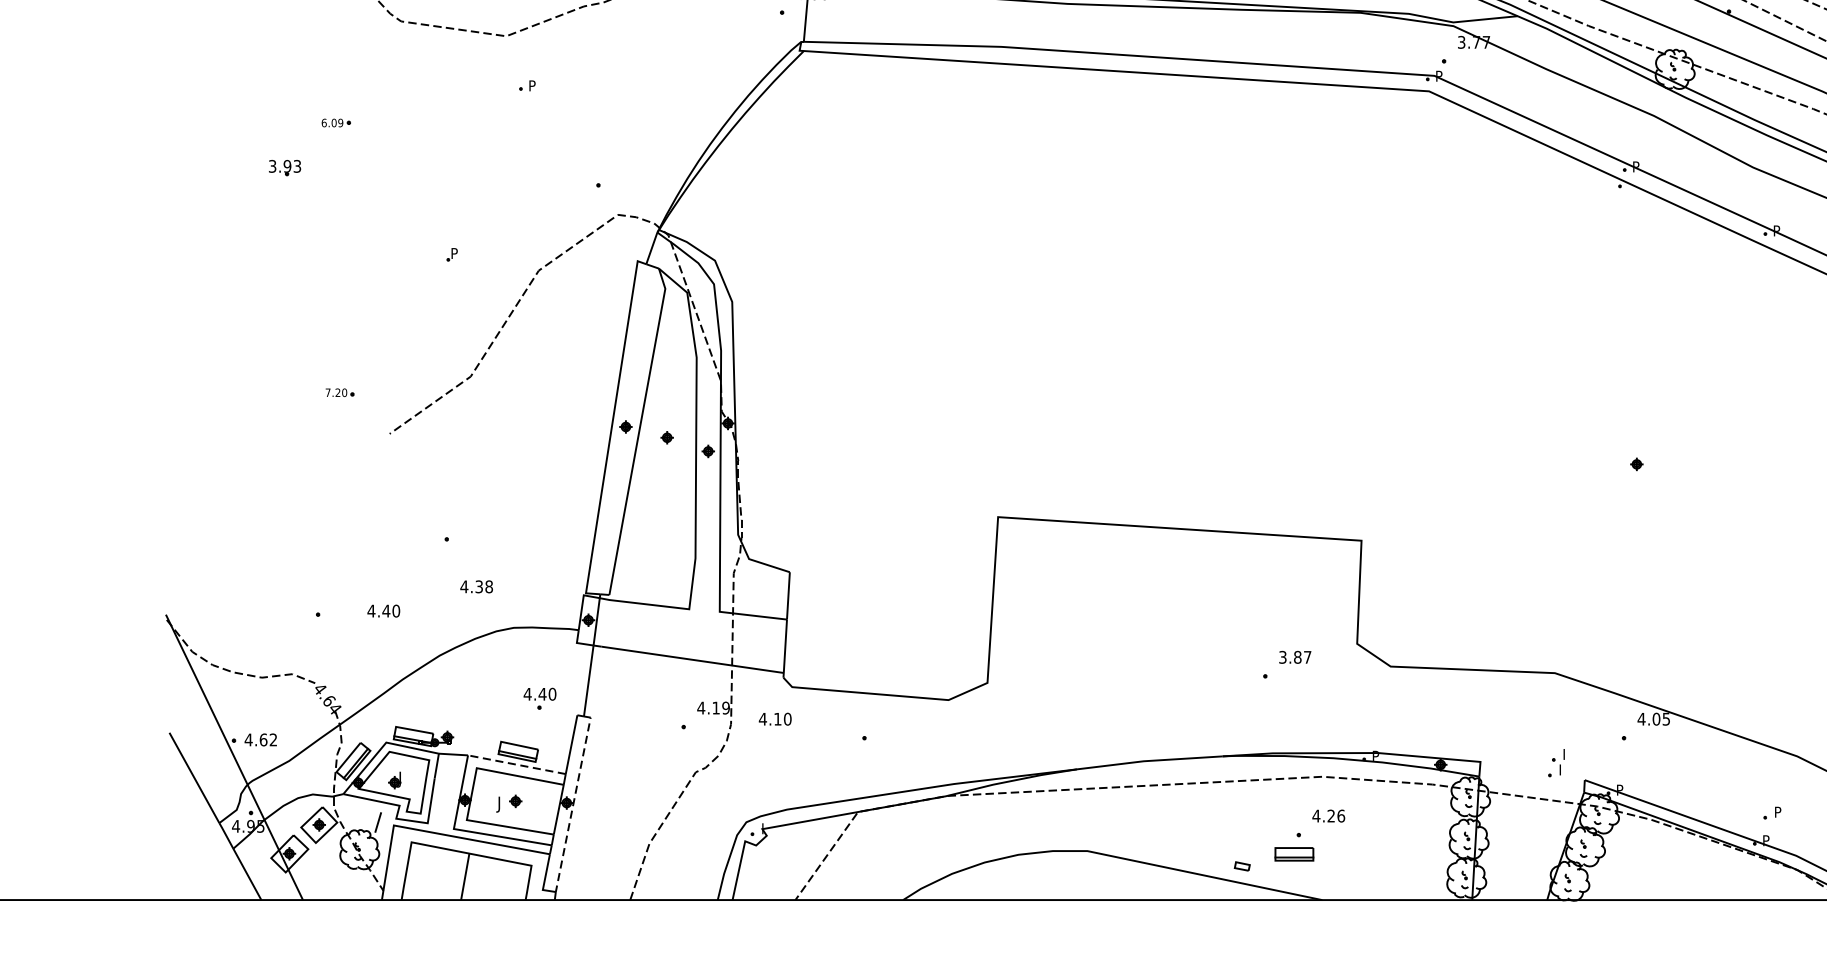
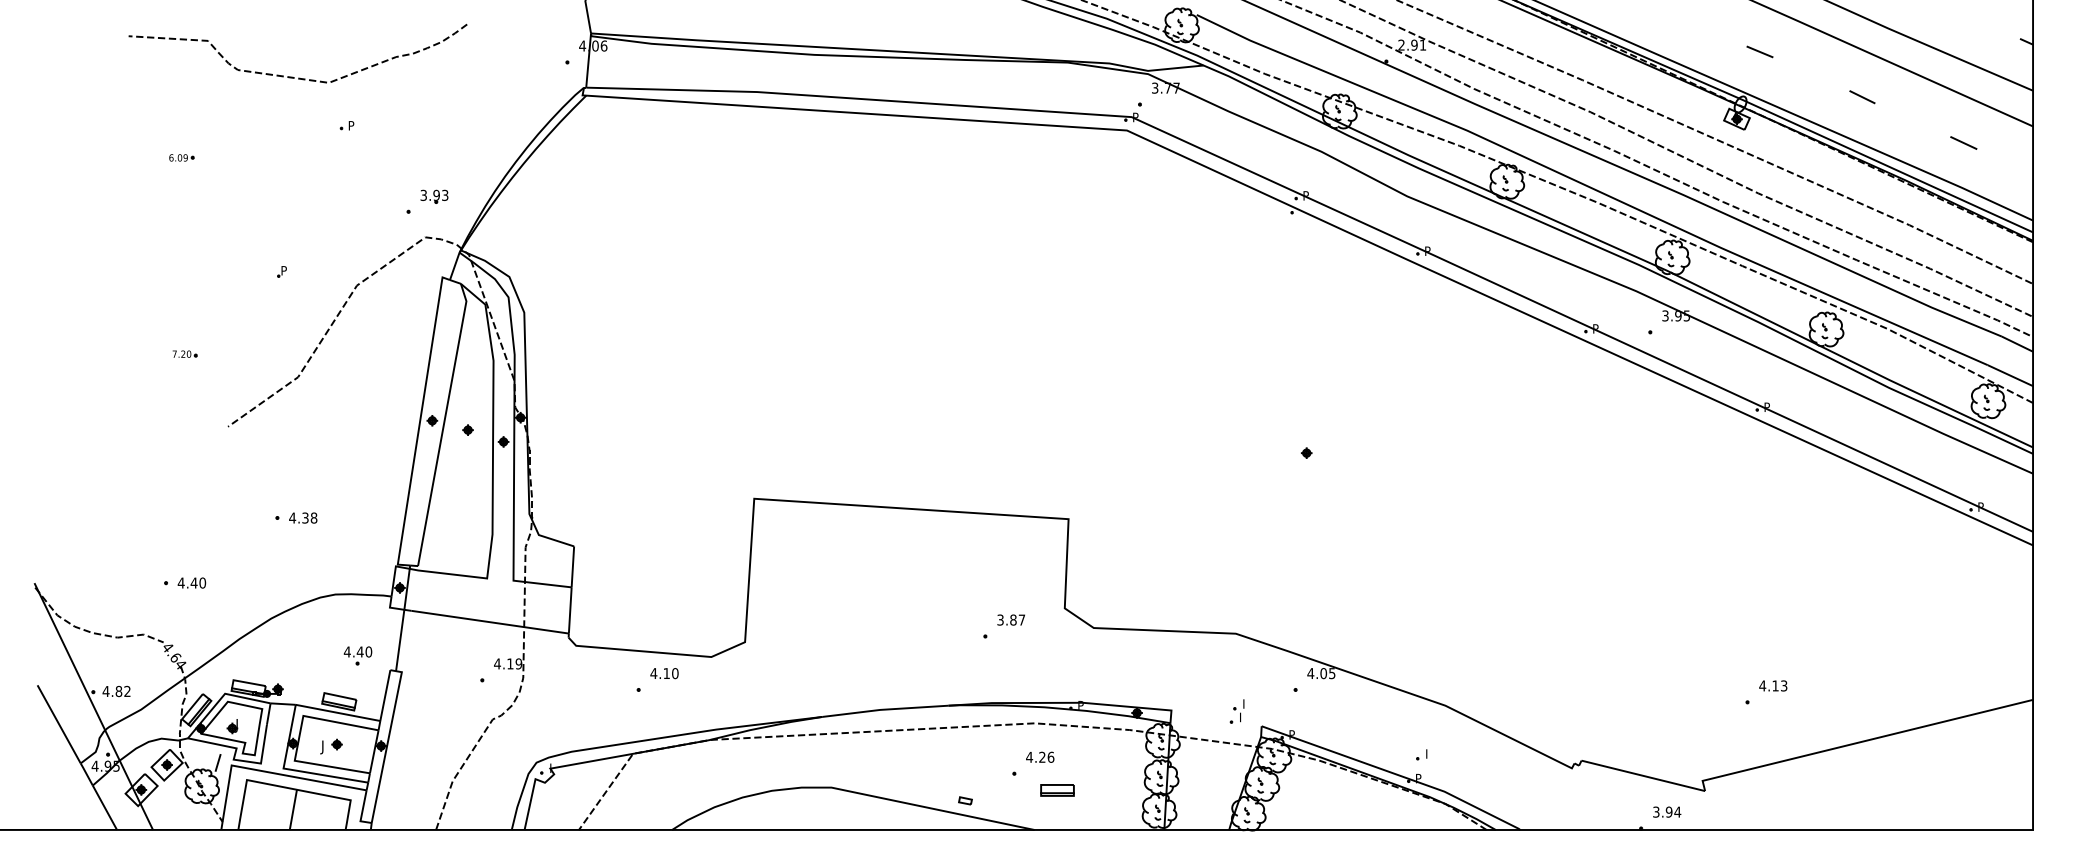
part: (285, 167) -> (434, 196), moved
part: (339, 391) -> (184, 353), moved
text: (476, 586) -> (303, 517), moved
text: (383, 610) -> (191, 582), moved
text: (775, 719) -> (664, 673), moved
text: (263, 739) -> (118, 691), 4.62 -> 4.82
line: (516, 764) -> (337, 712), dashed -> solid
line: (574, 801) -> (387, 744), dashed -> solid
text: (1778, 809) -> (1429, 751), P -> I
part: (1294, 854) -> (1057, 790), moved

